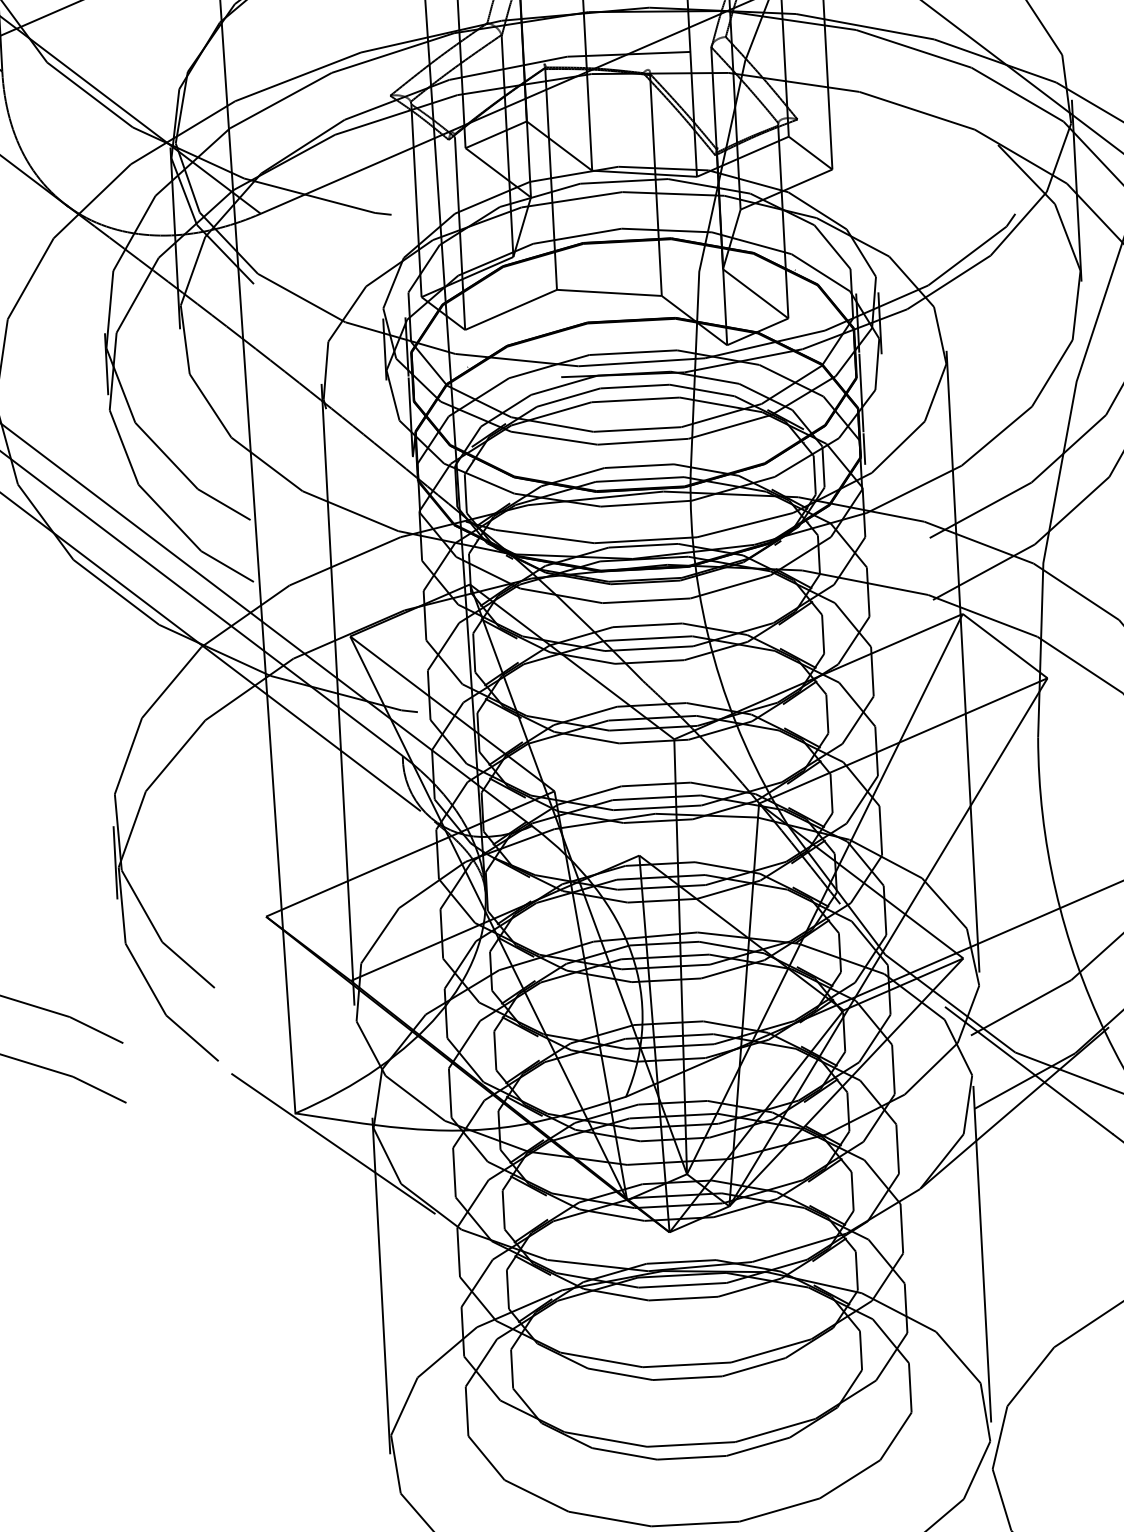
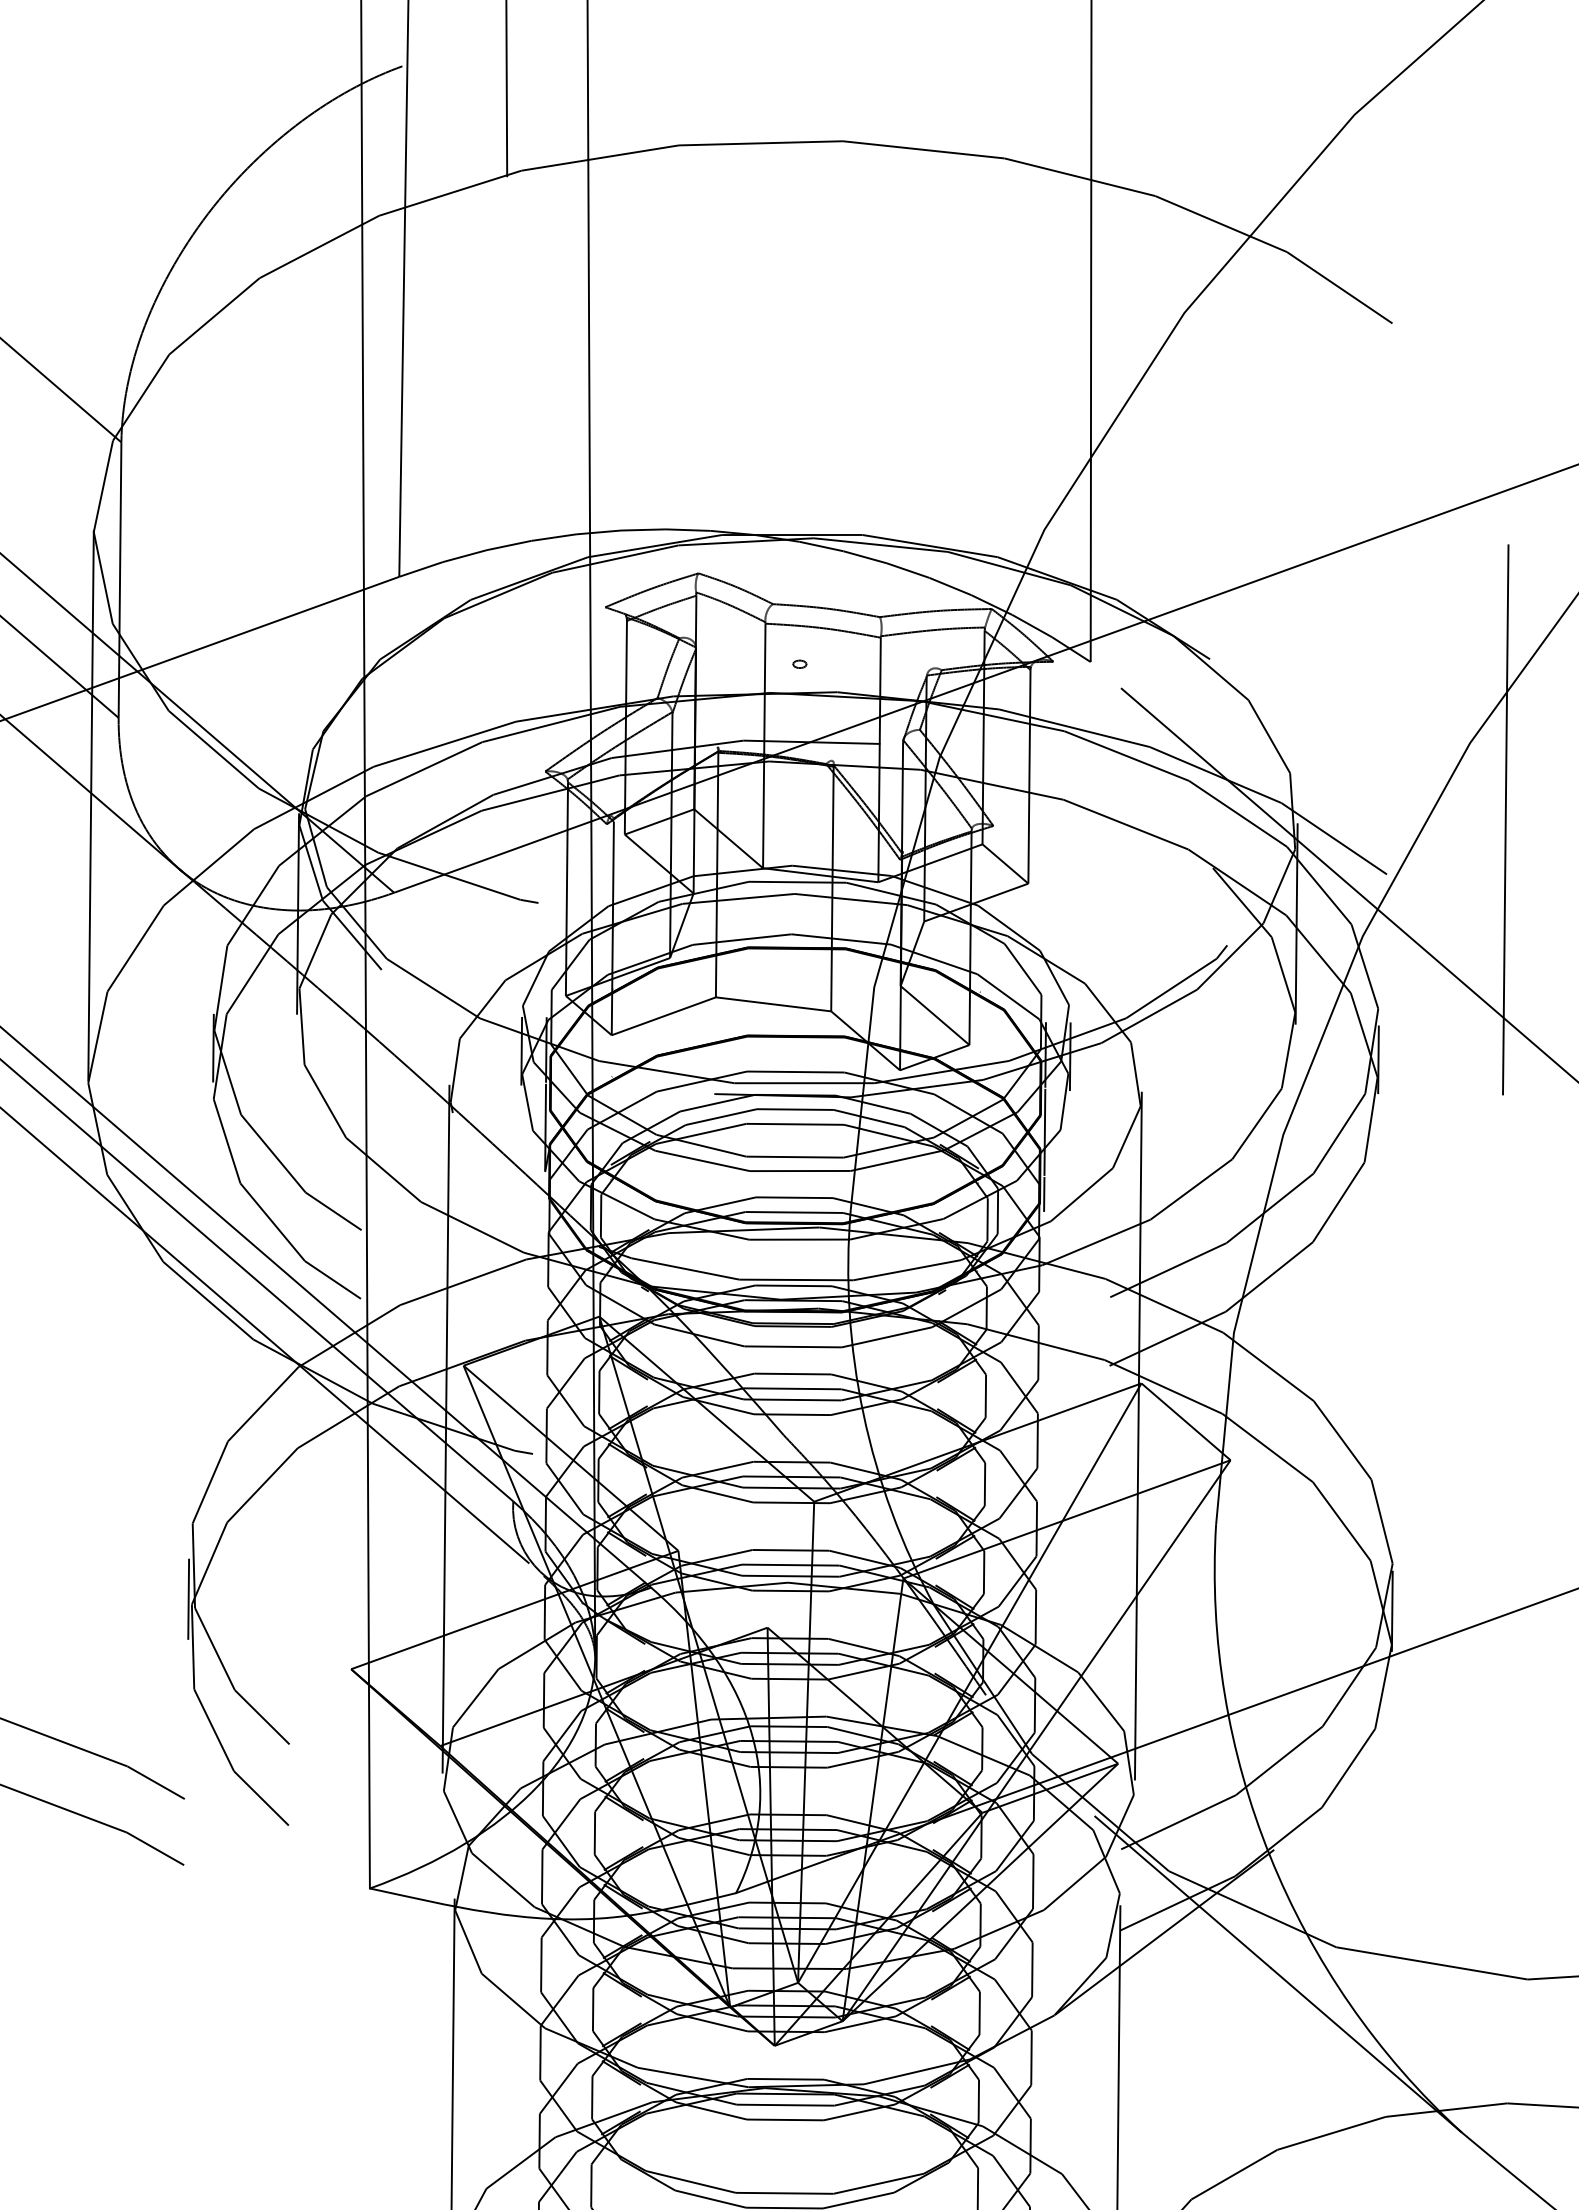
line: (333, 1143) -> (409, 1924), removed

